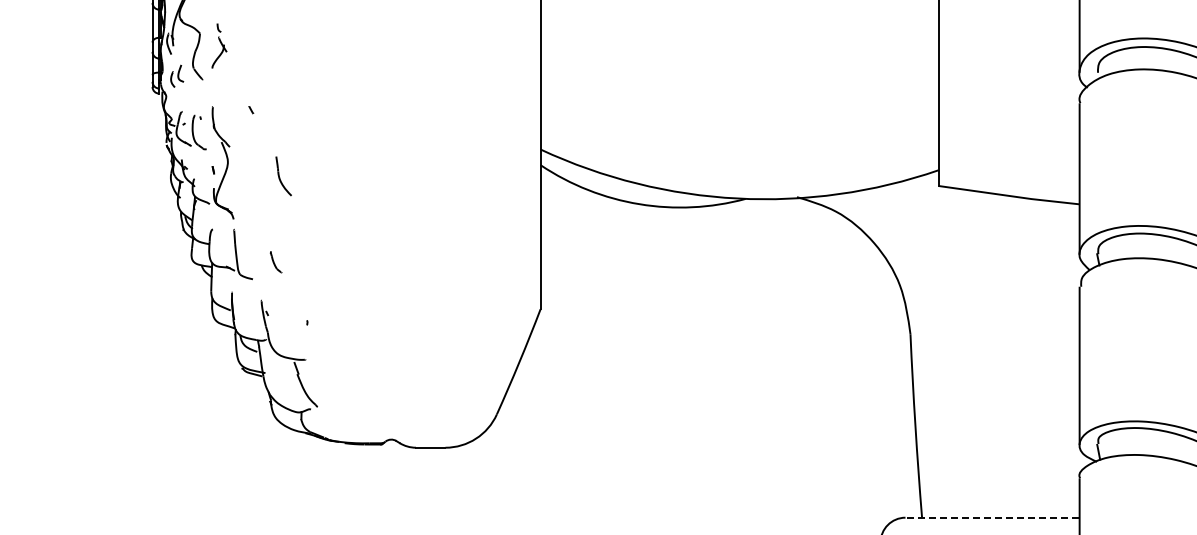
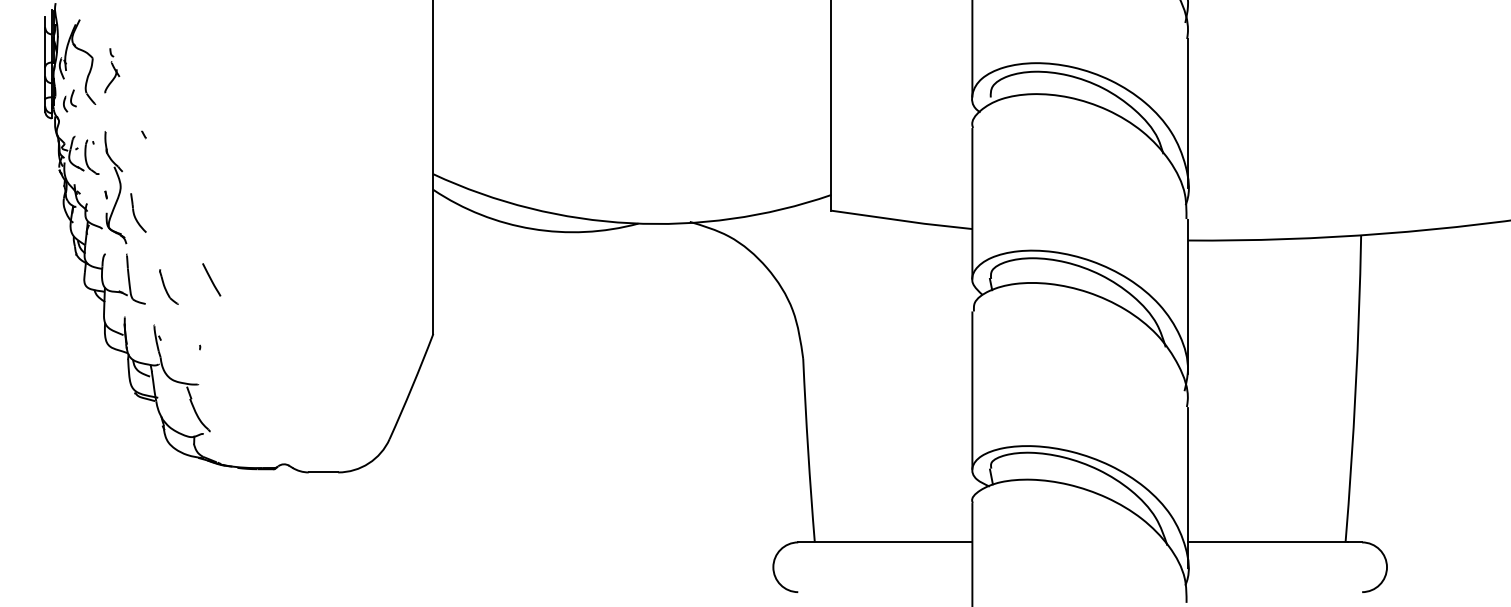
part: (283, 175) -> (138, 212), moved
line: (318, 254) -> (211, 279), added
part: (275, 261) -> (168, 286), size x1.67
line: (991, 517) -> (884, 542), dashed -> solid

